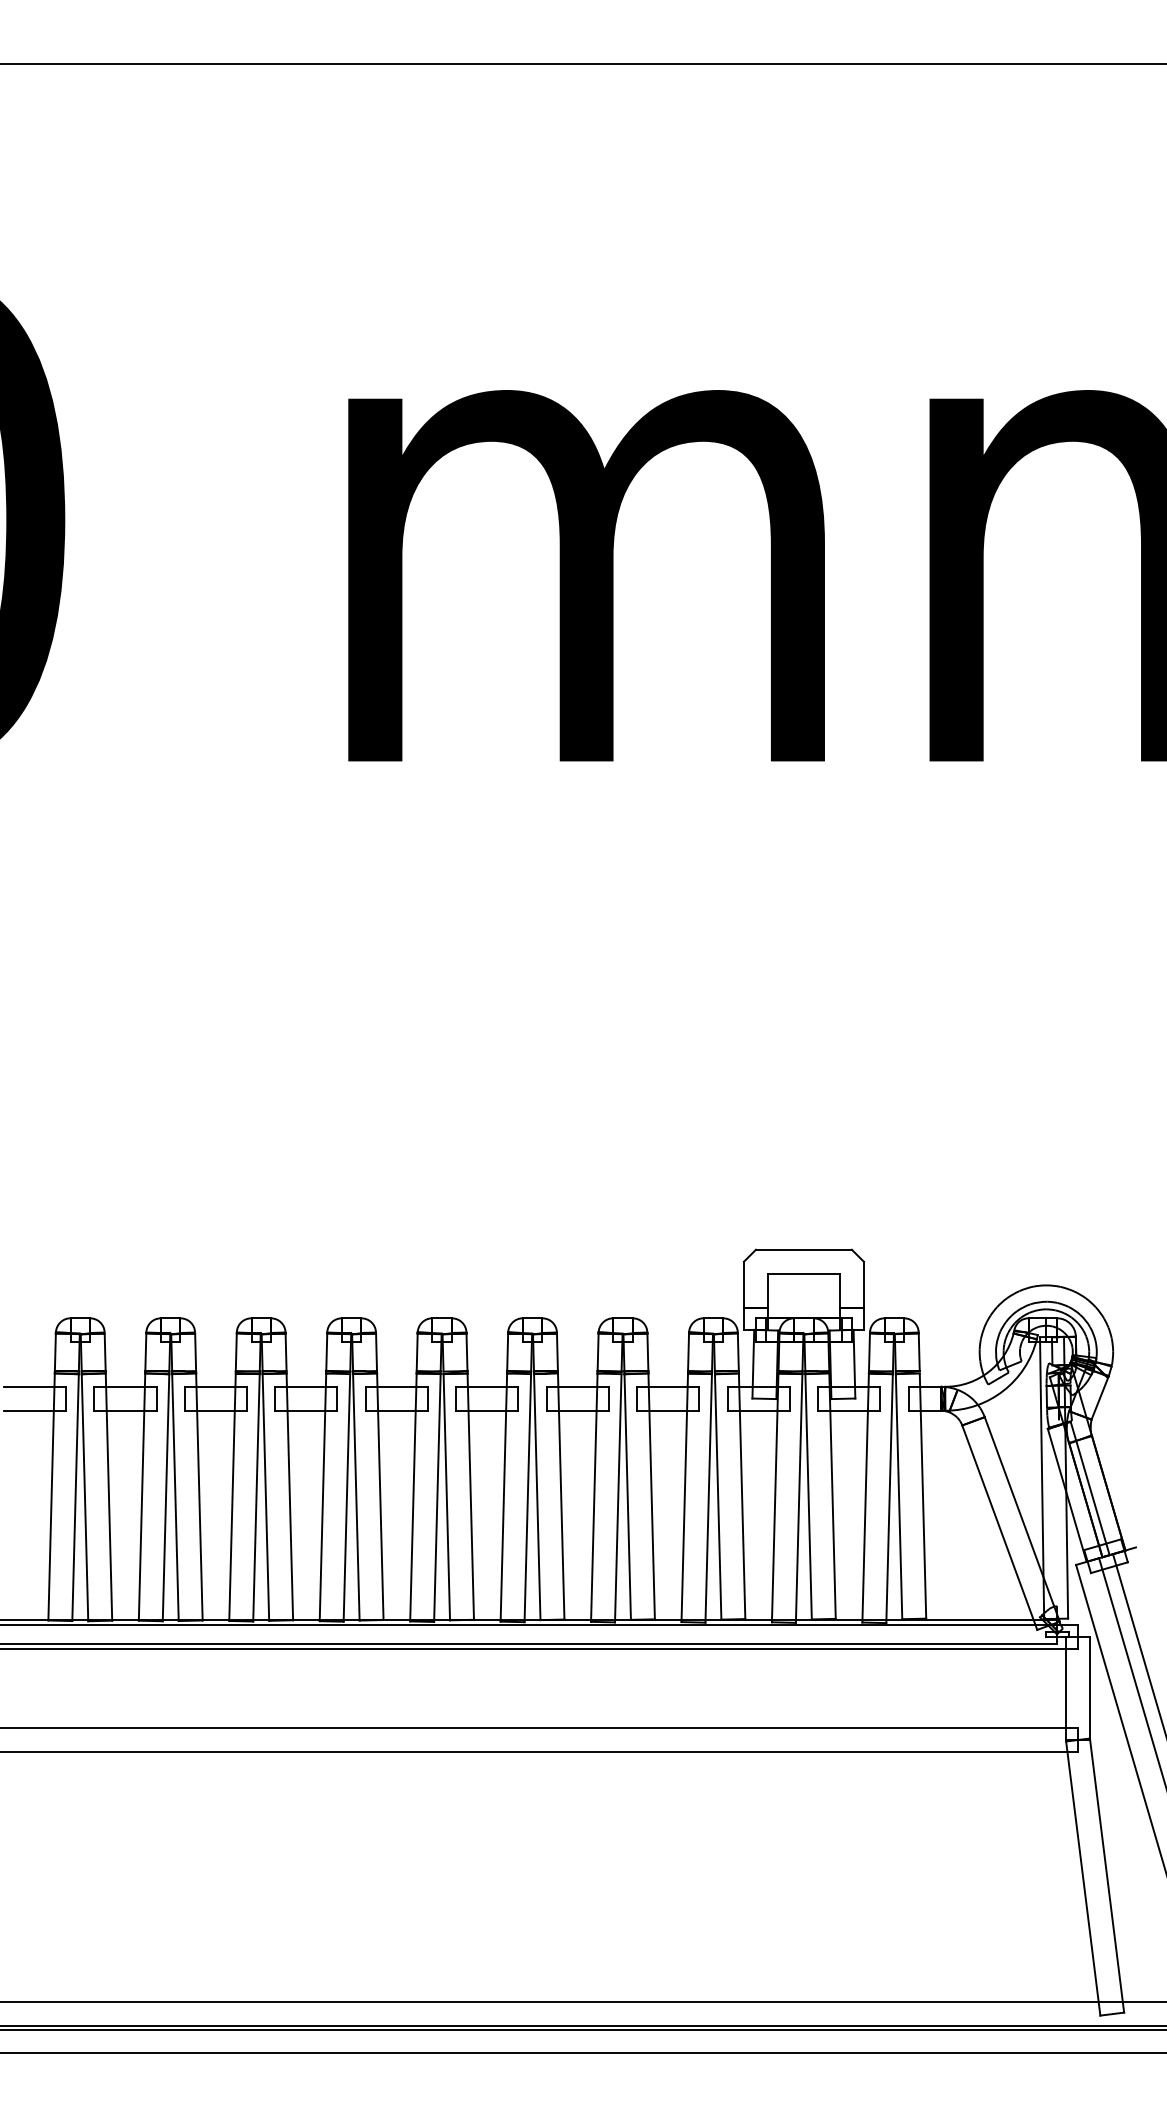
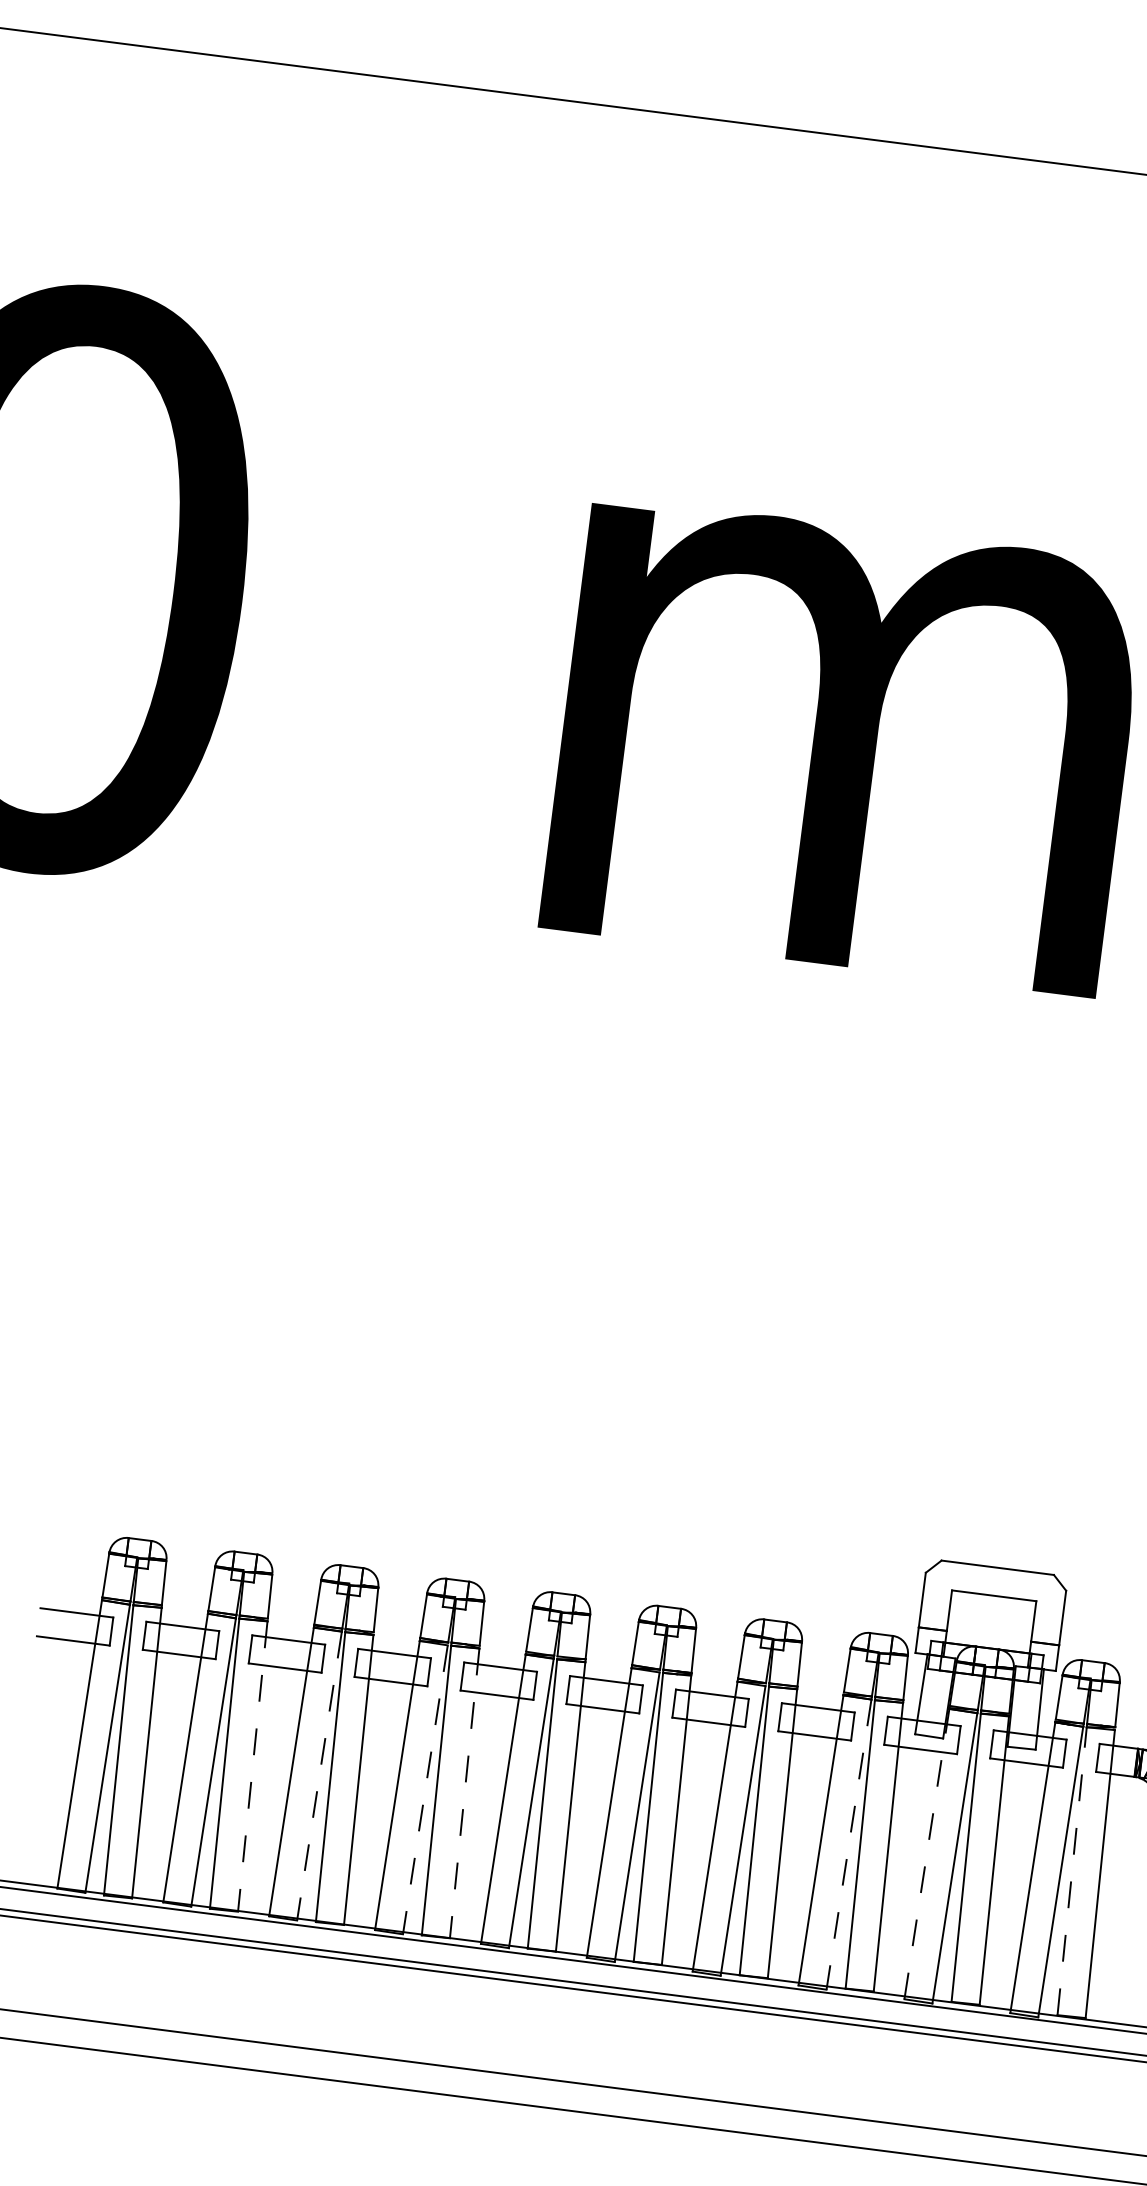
line: (199, 1496) -> (252, 1766), solid -> dashed
line: (899, 1496) -> (1072, 1871), solid -> dashed
line: (256, 1497) -> (319, 1775), solid -> dashed
line: (346, 1497) -> (424, 1789), solid -> dashed
line: (380, 1497) -> (464, 1794), solid -> dashed
line: (775, 1497) -> (927, 1853), solid -> dashed
line: (708, 1498) -> (848, 1844), solid -> dashed

